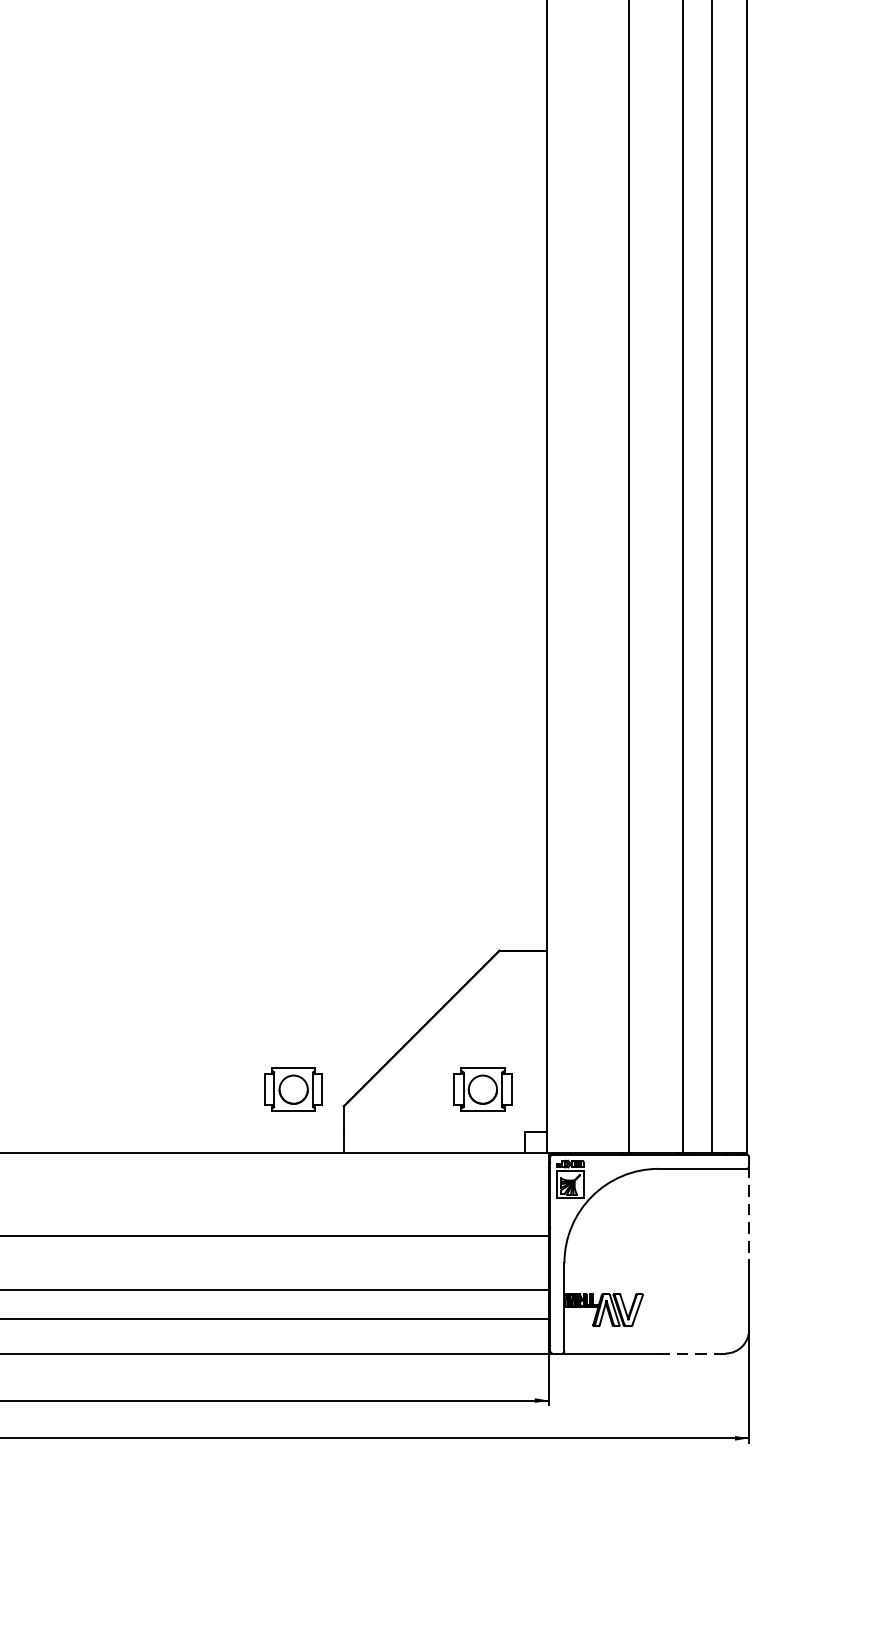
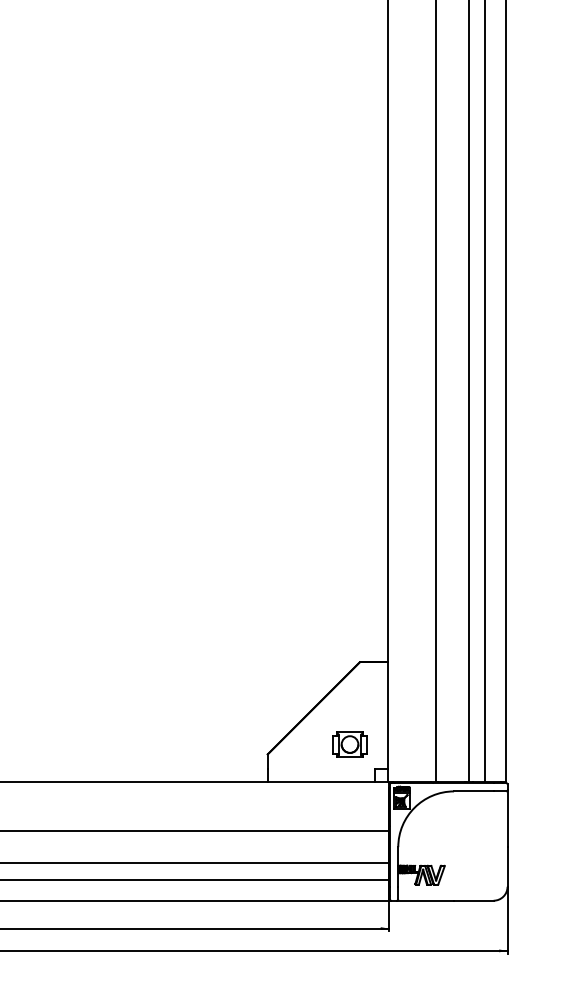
part: (292, 1089) -> (237, 744), removed
line: (748, 1214) -> (507, 818), dashed -> solid
line: (691, 1353) -> (473, 900), dashed -> solid

